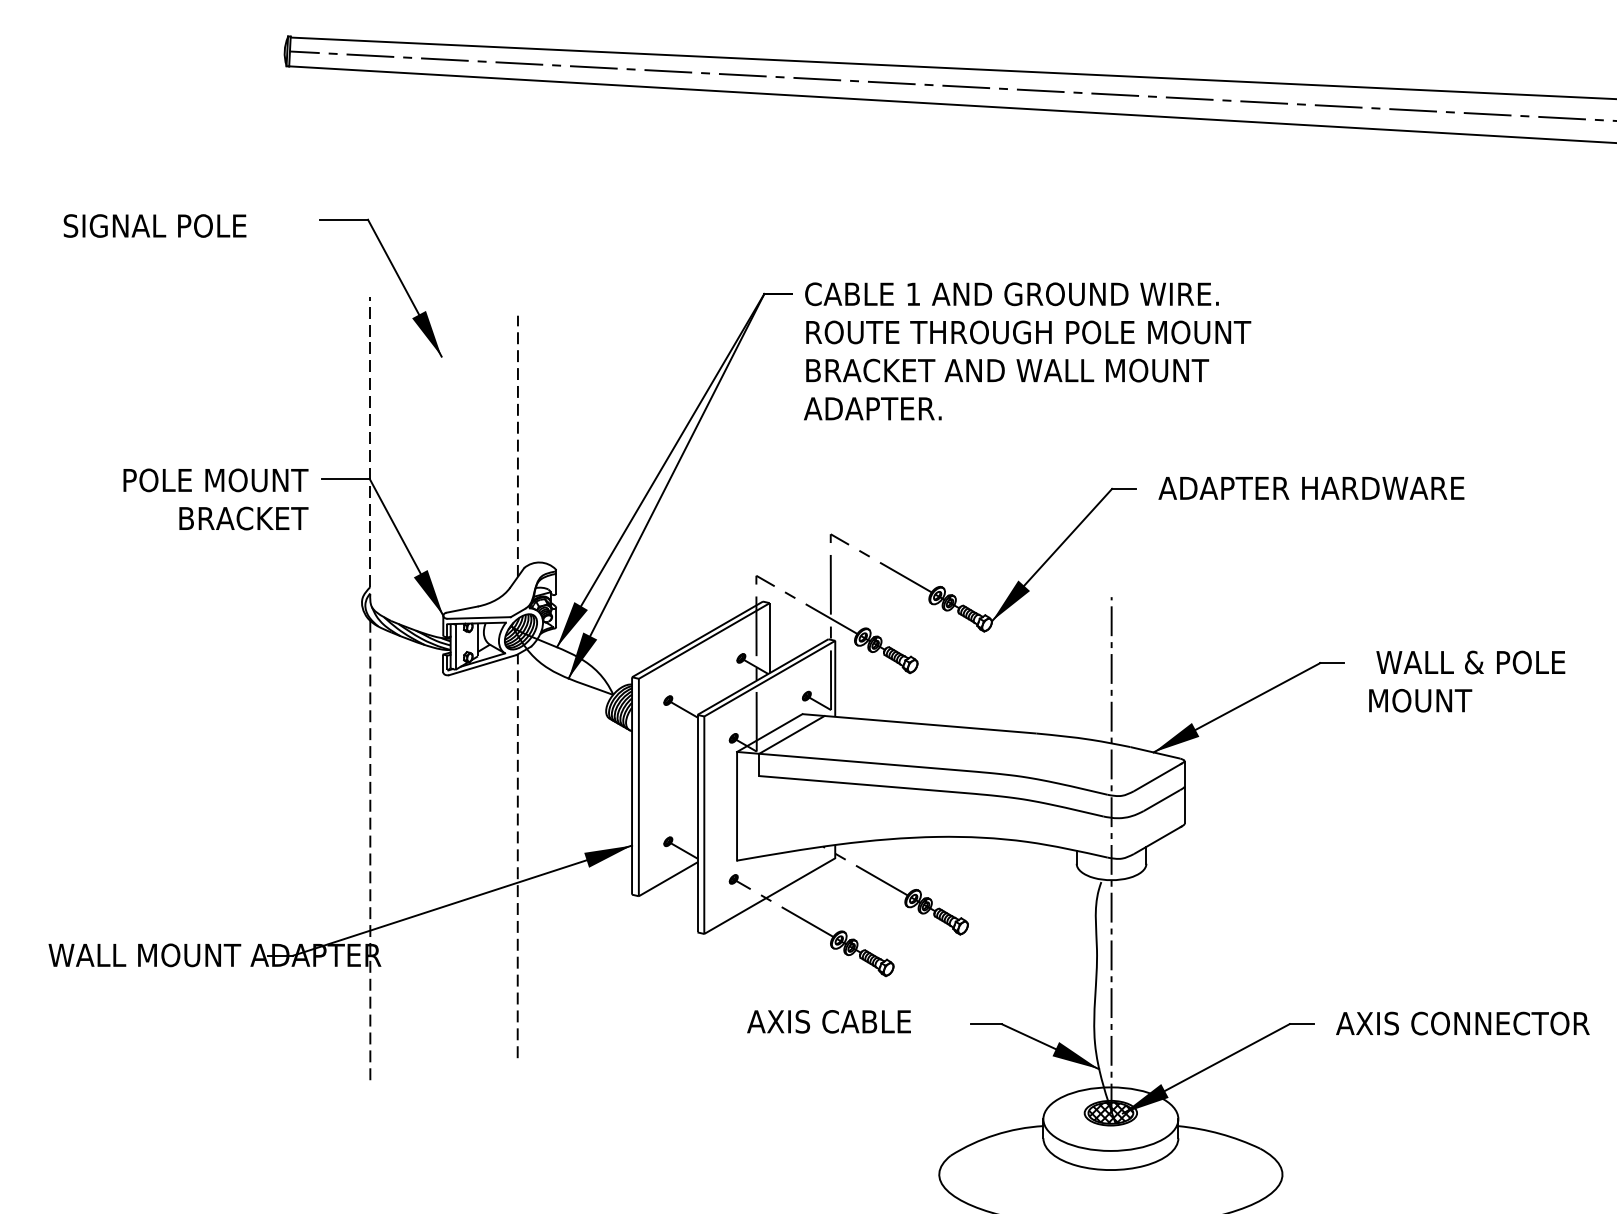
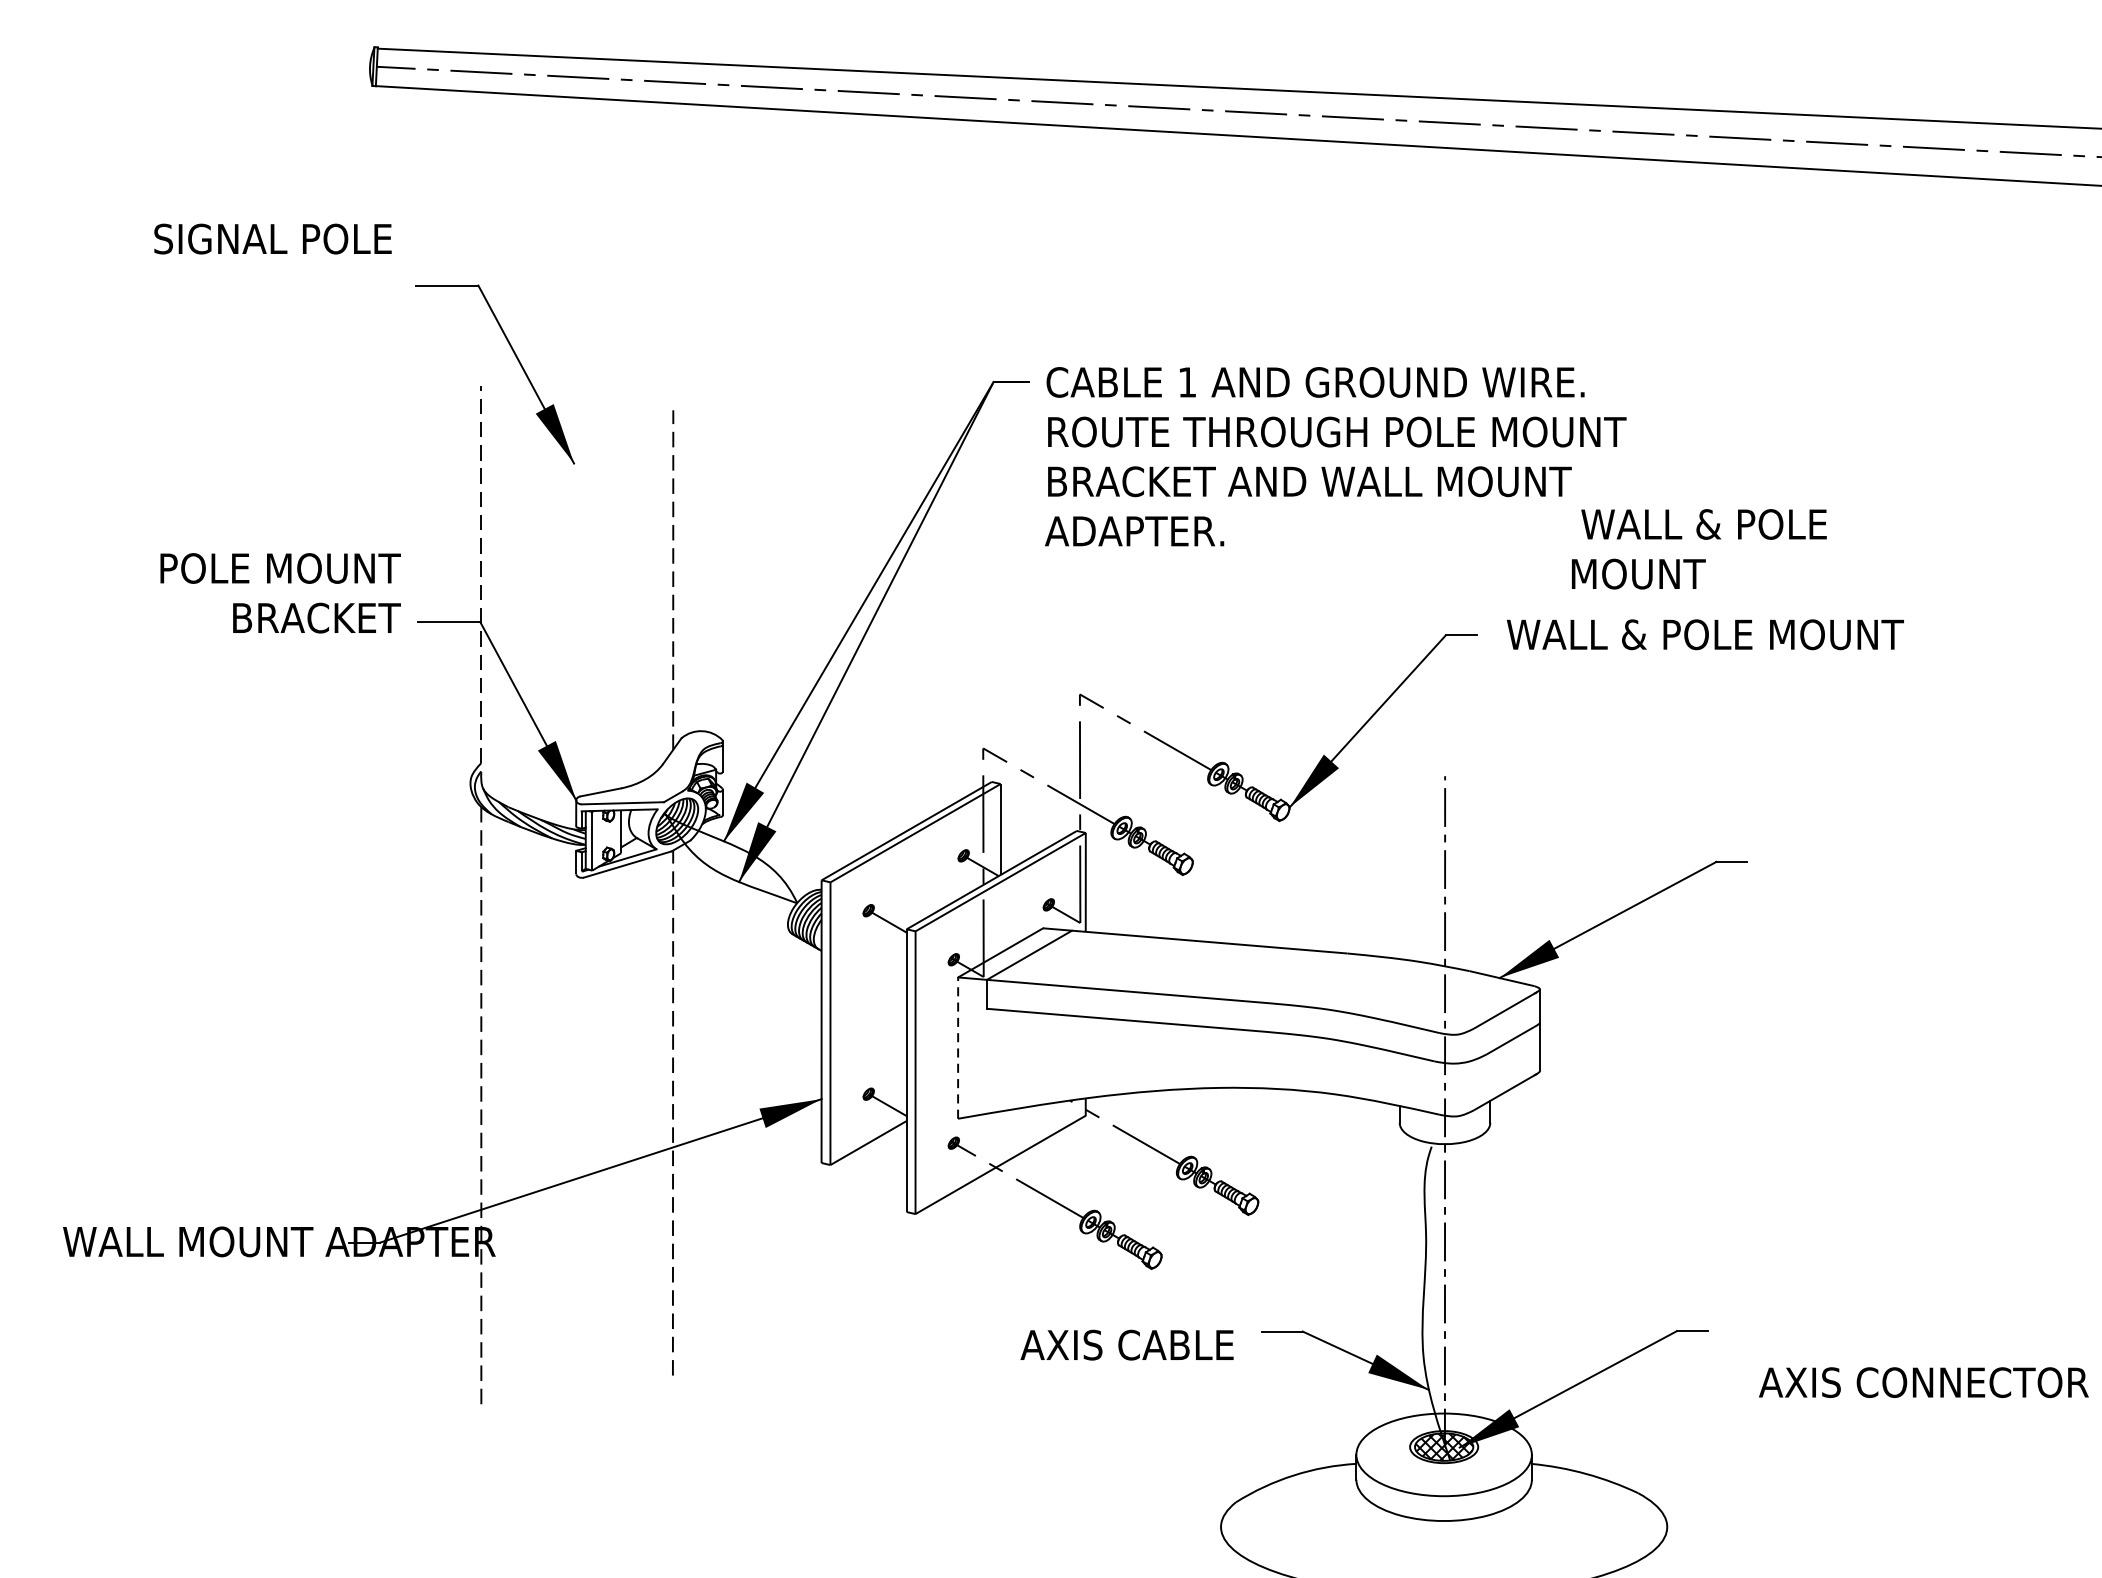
text: (154, 225) -> (272, 238), moved
text: (1311, 488) -> (1704, 634), ADAPTER HARDWARE -> WALL & POLE MOUNT
text: (215, 499) -> (280, 593), moved
text: (1467, 681) -> (1699, 549), moved
line: (737, 805) -> (958, 1047), solid -> dashed
text: (828, 1021) -> (1126, 1344), moved
text: (1462, 1023) -> (1923, 1382), moved

